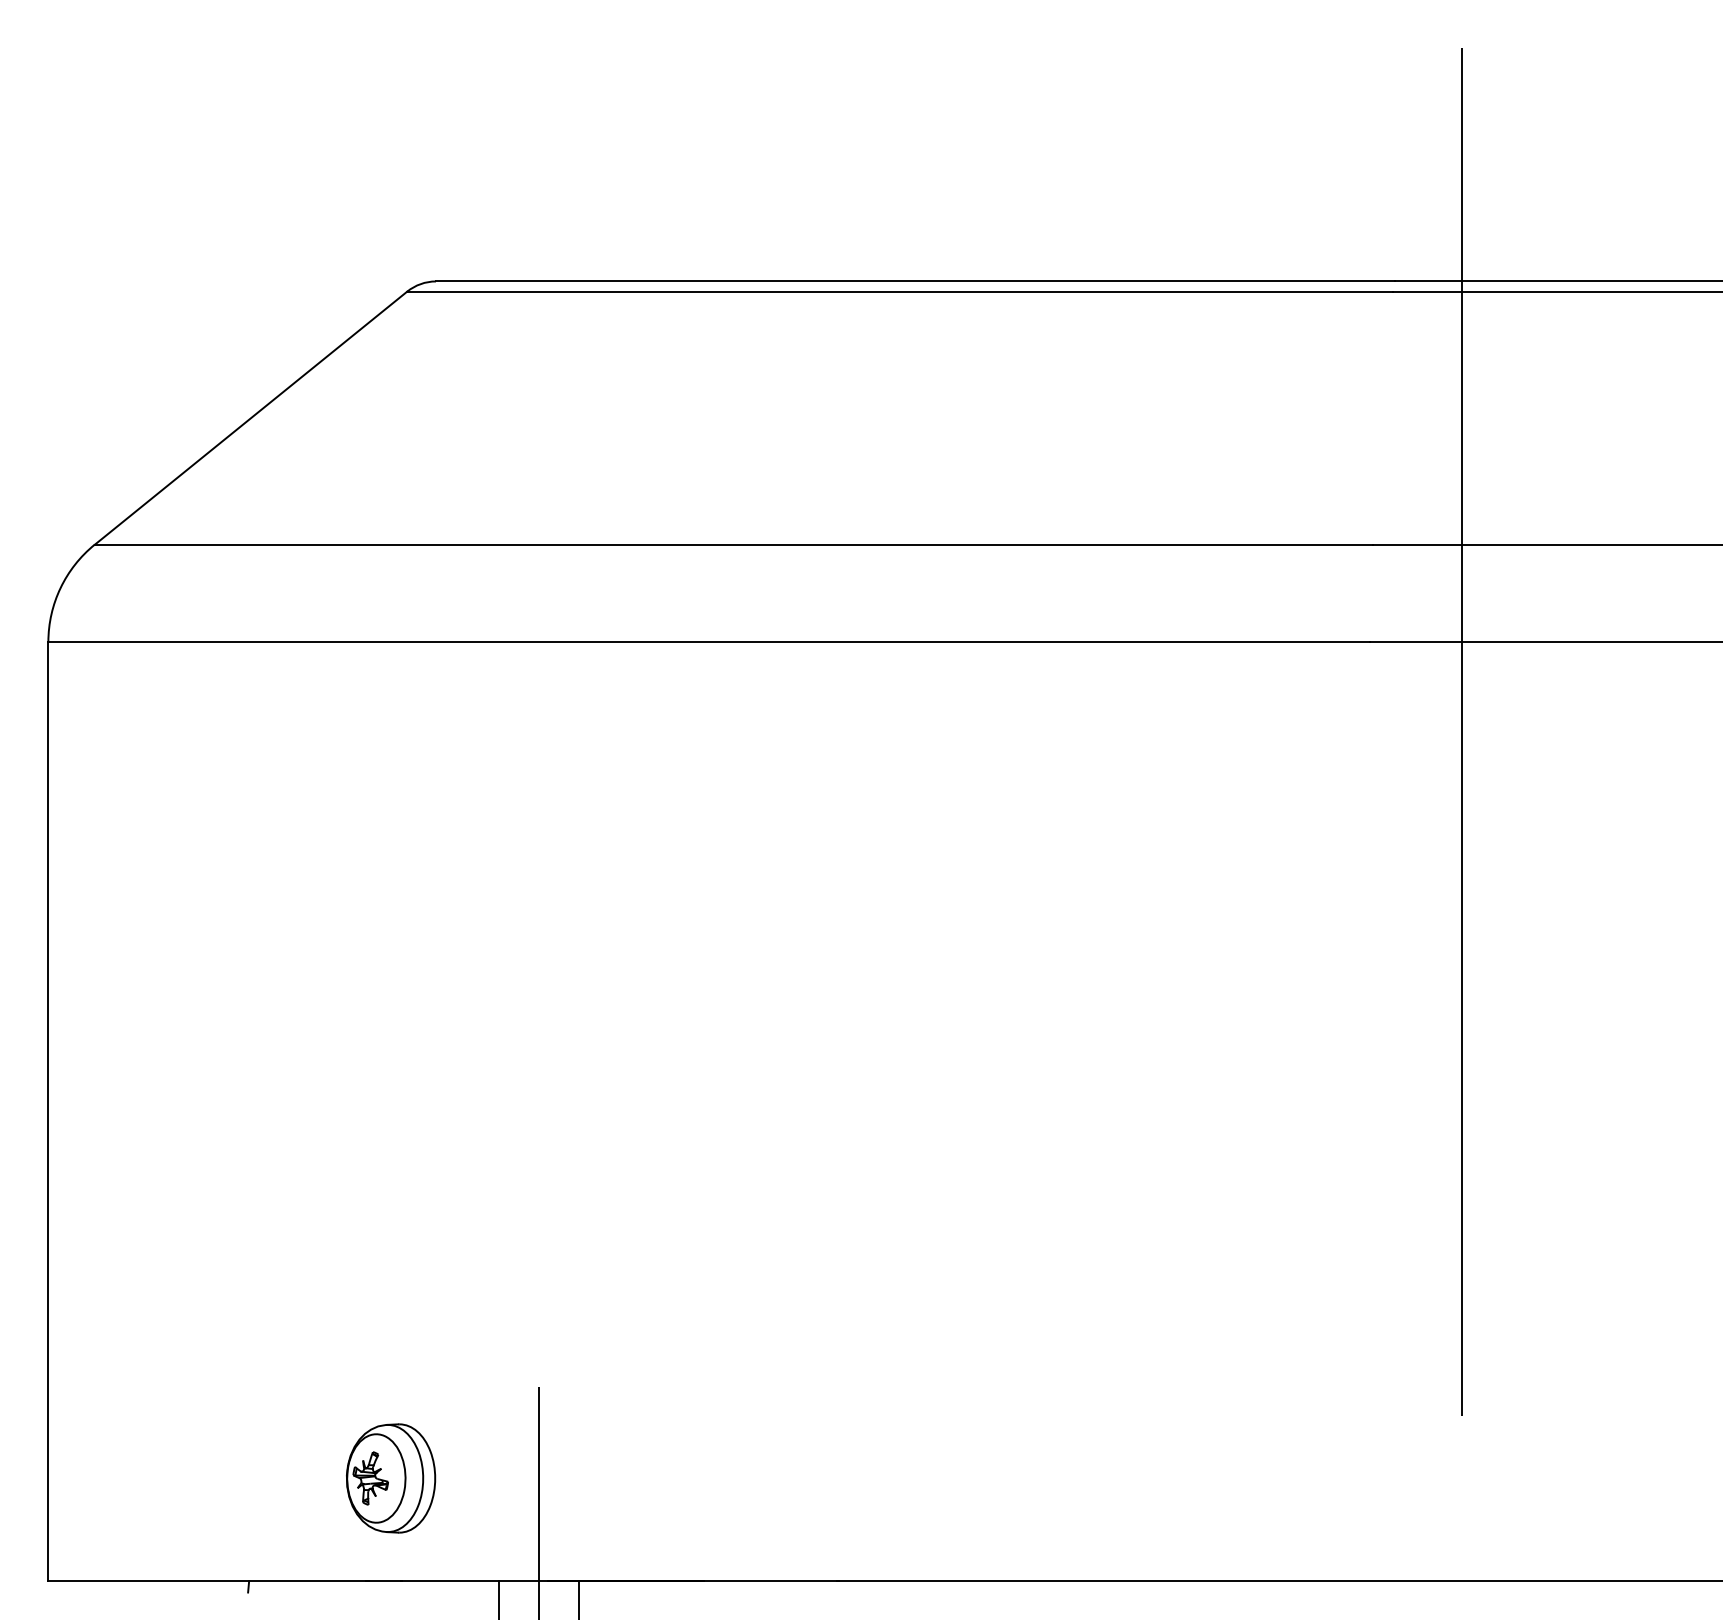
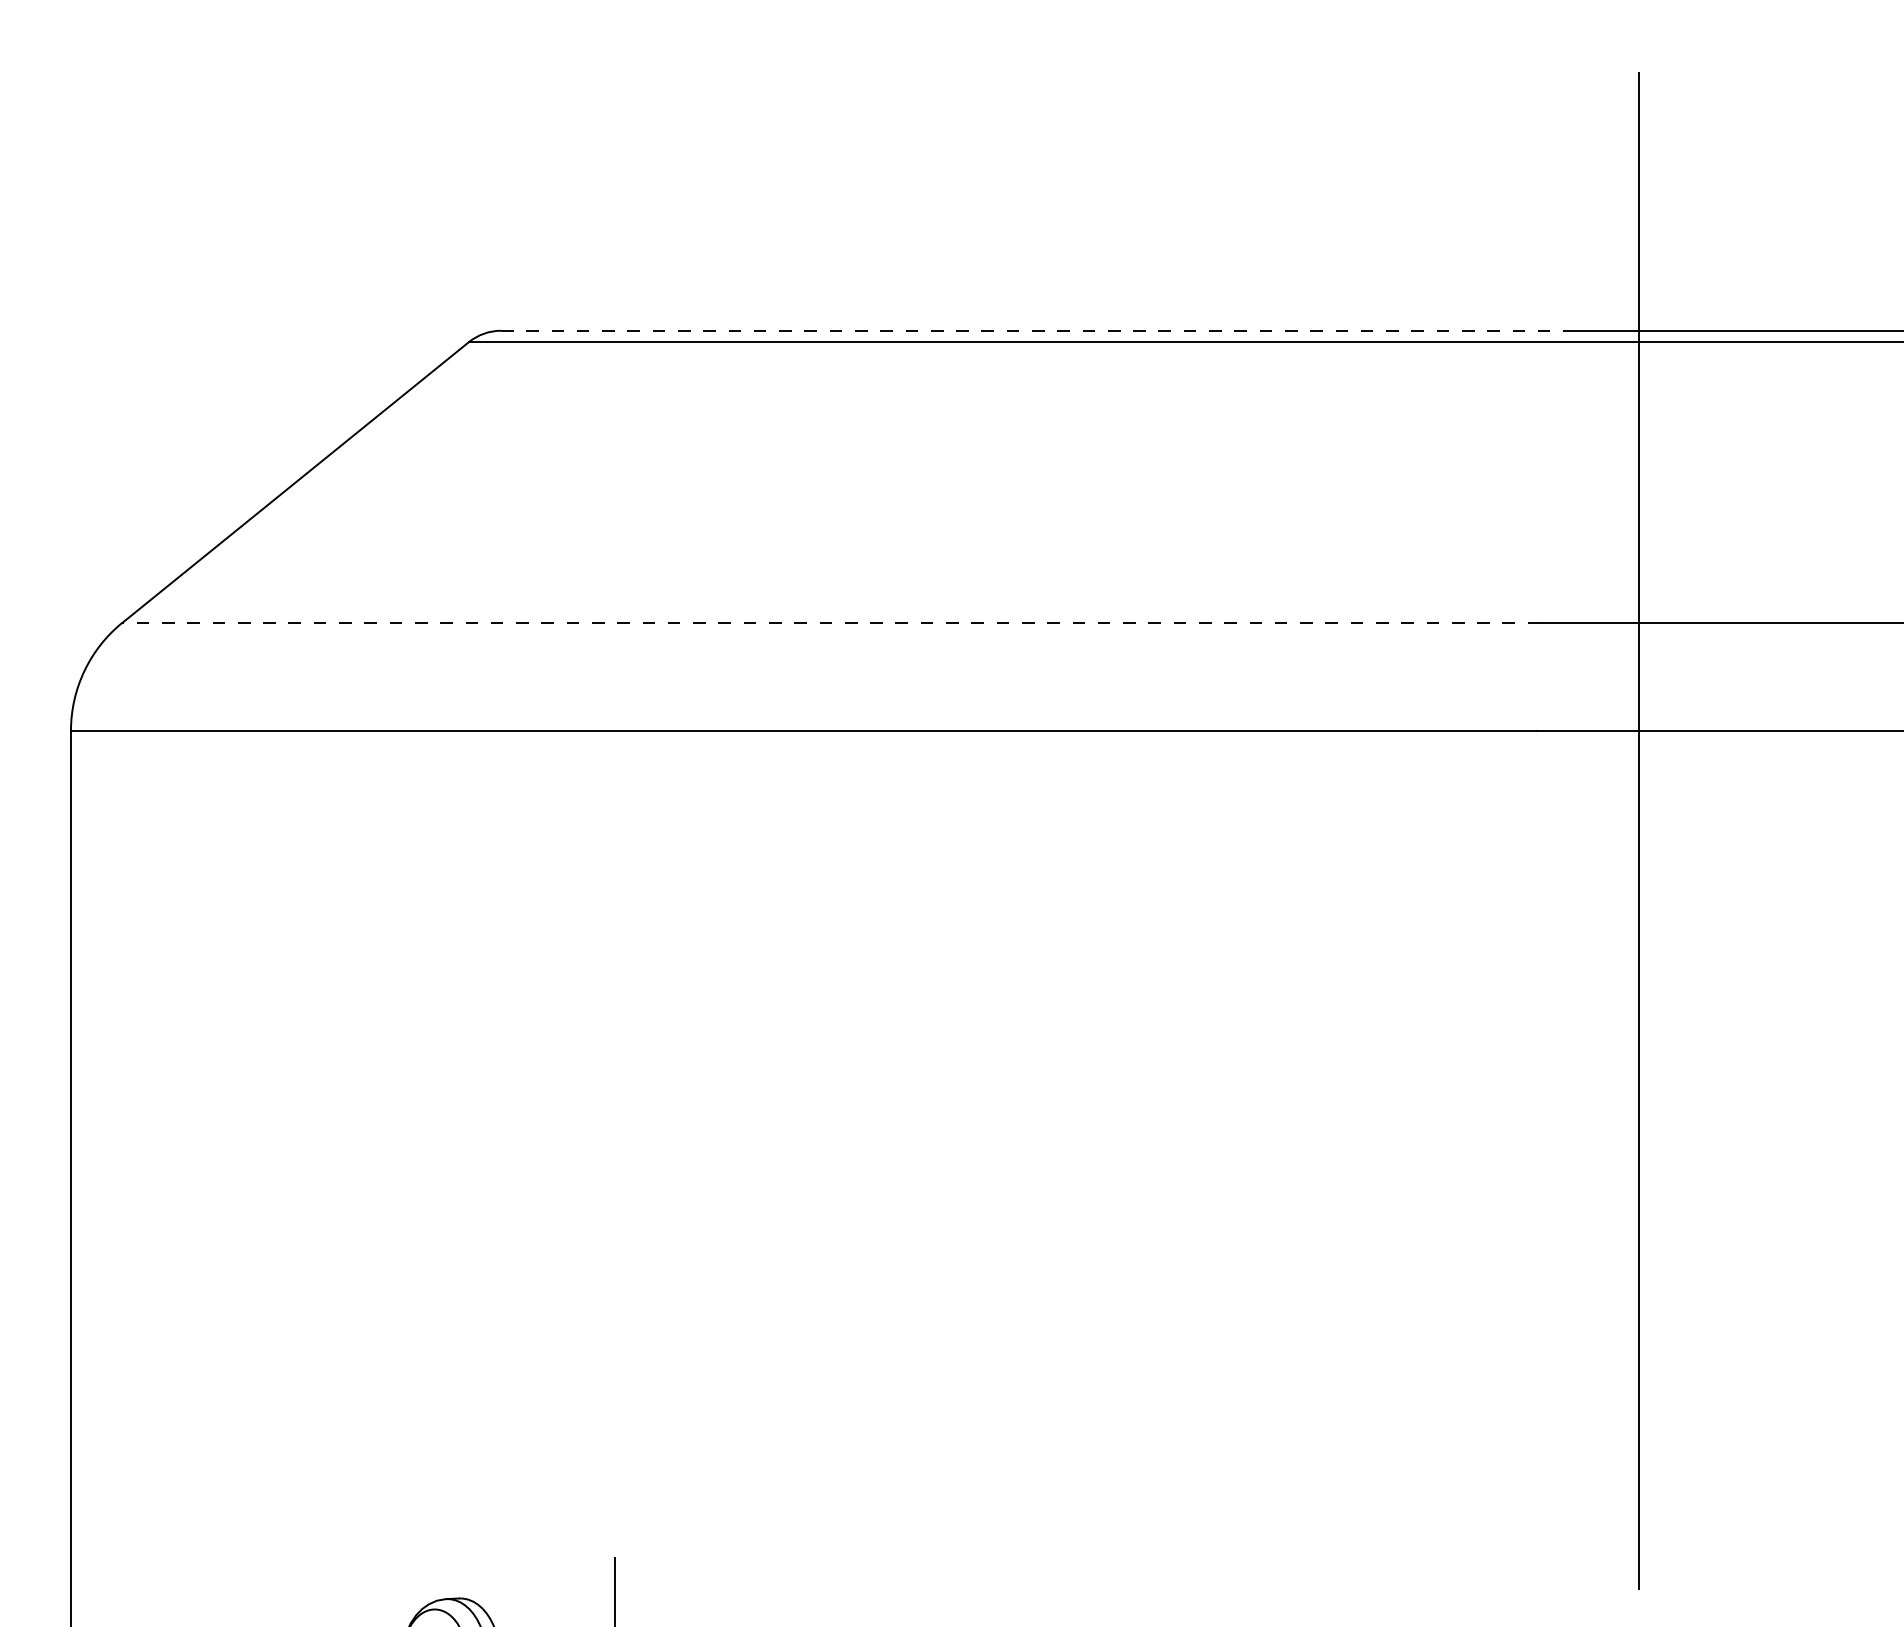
line: (915, 281) -> (1032, 330), solid -> dashed
line: (733, 544) -> (830, 622), solid -> dashed

